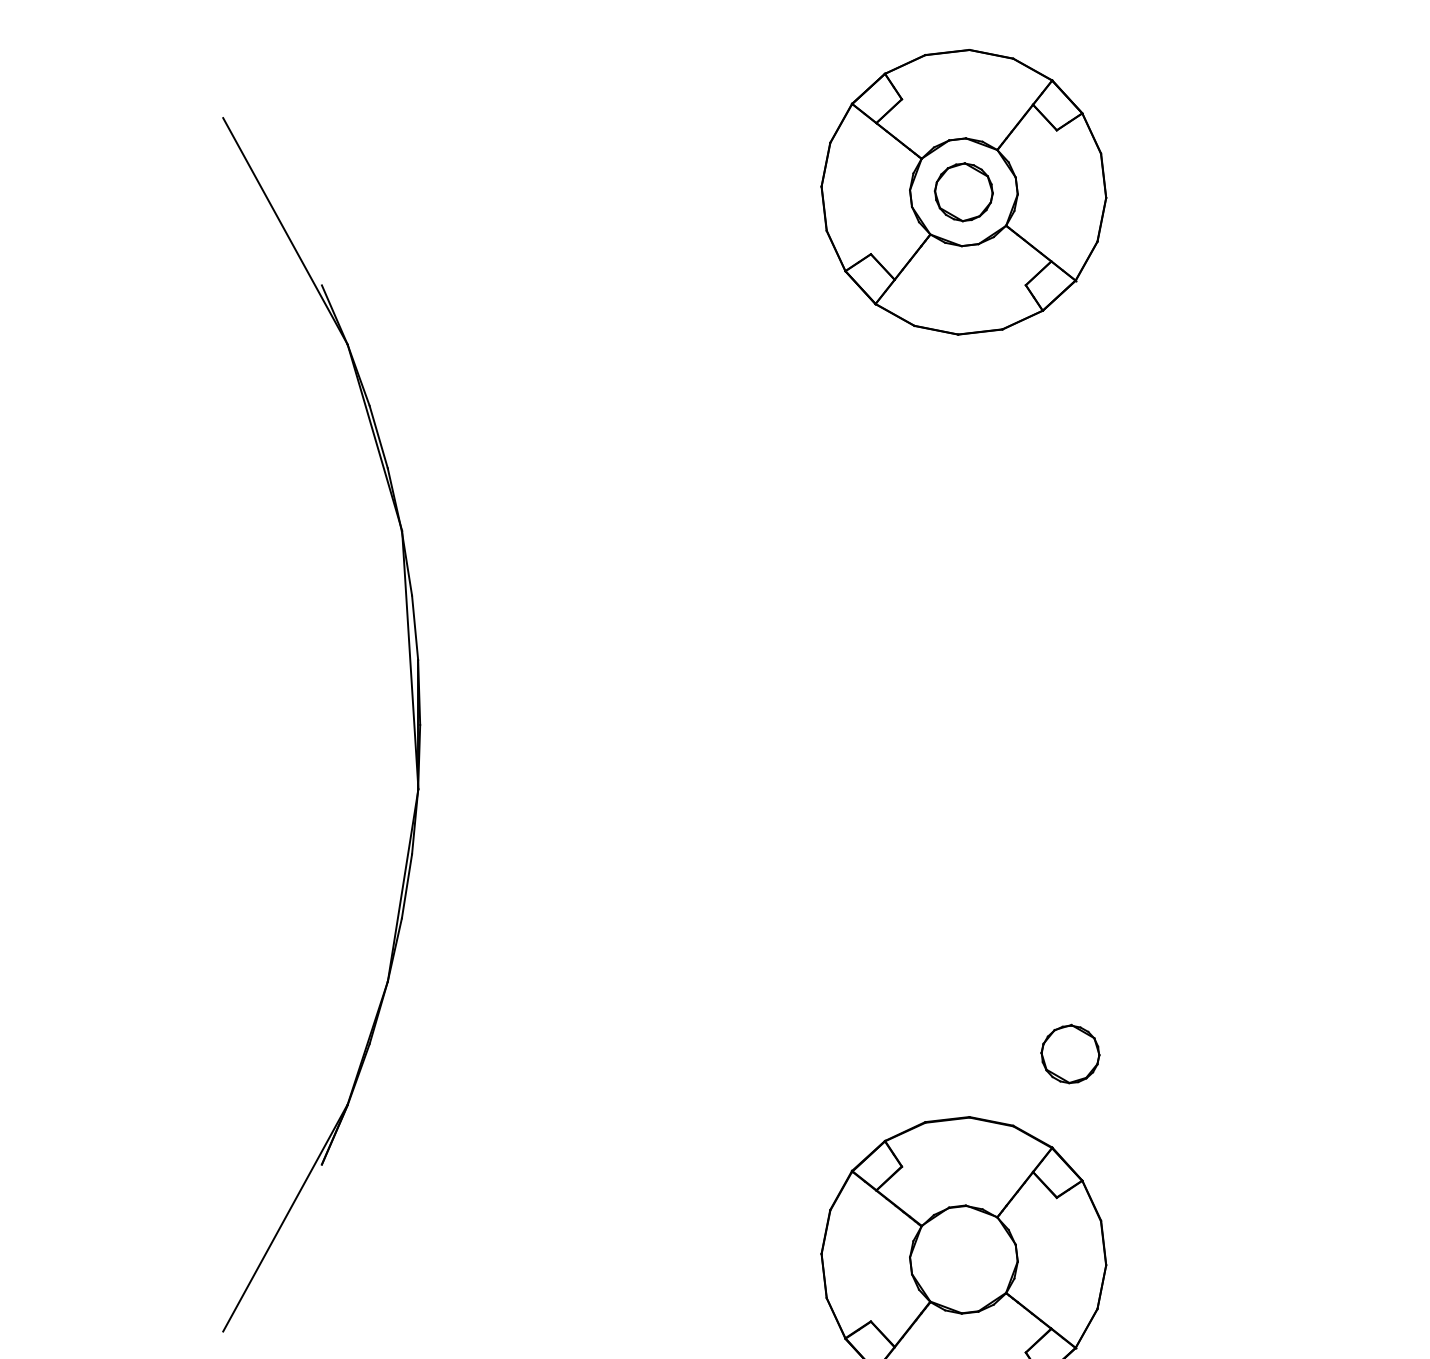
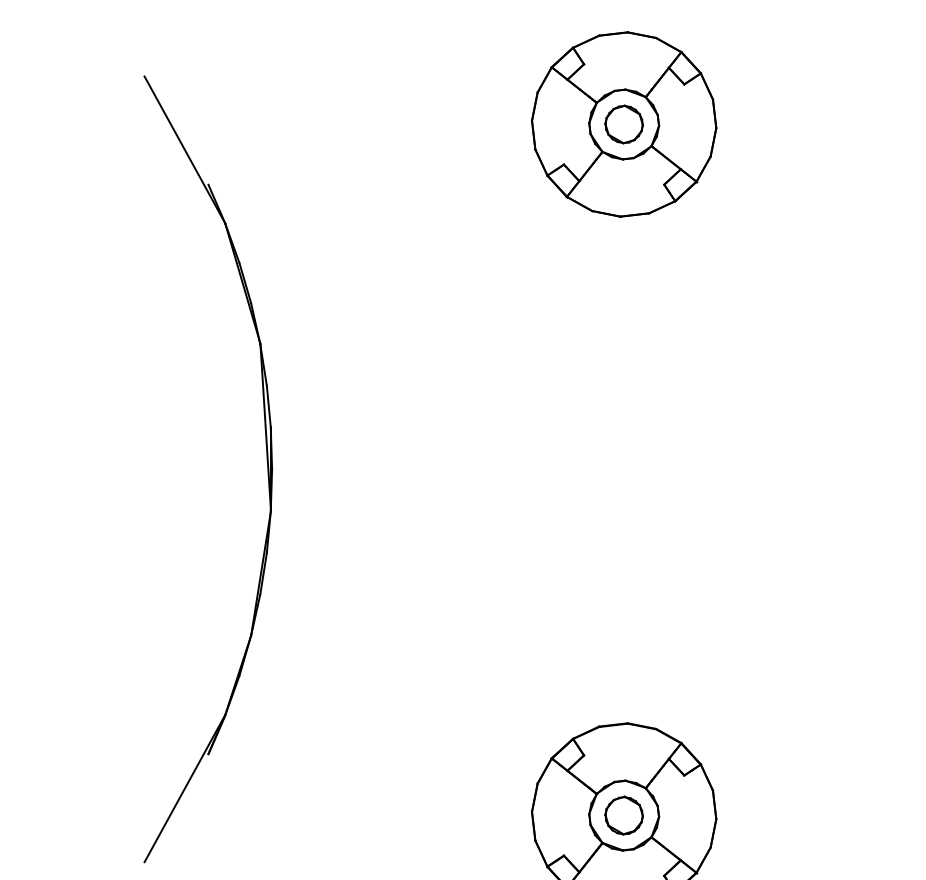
part: (1069, 1054) -> (623, 815), moved

